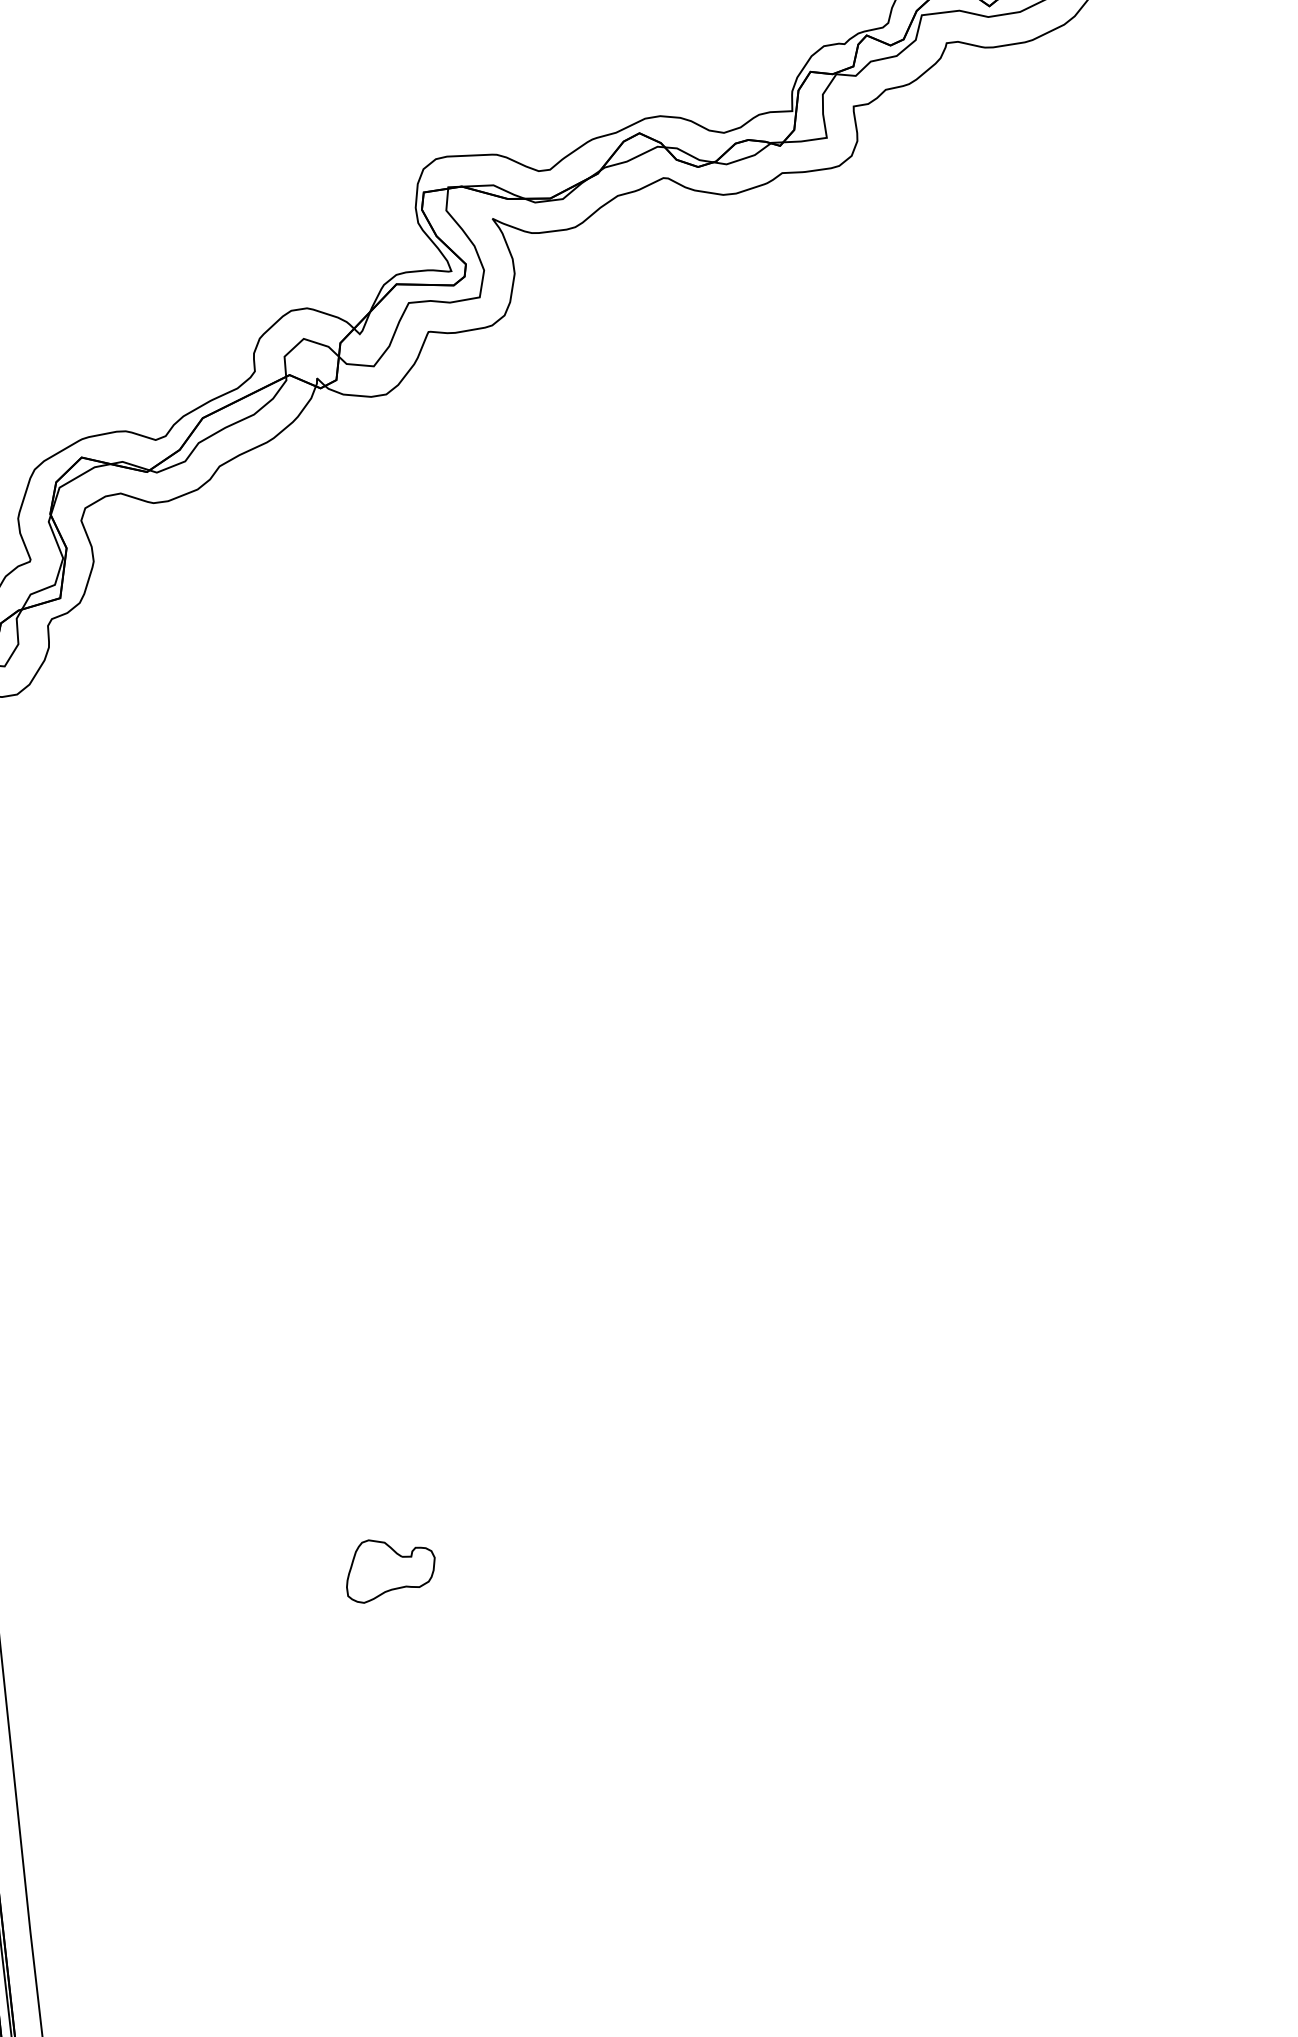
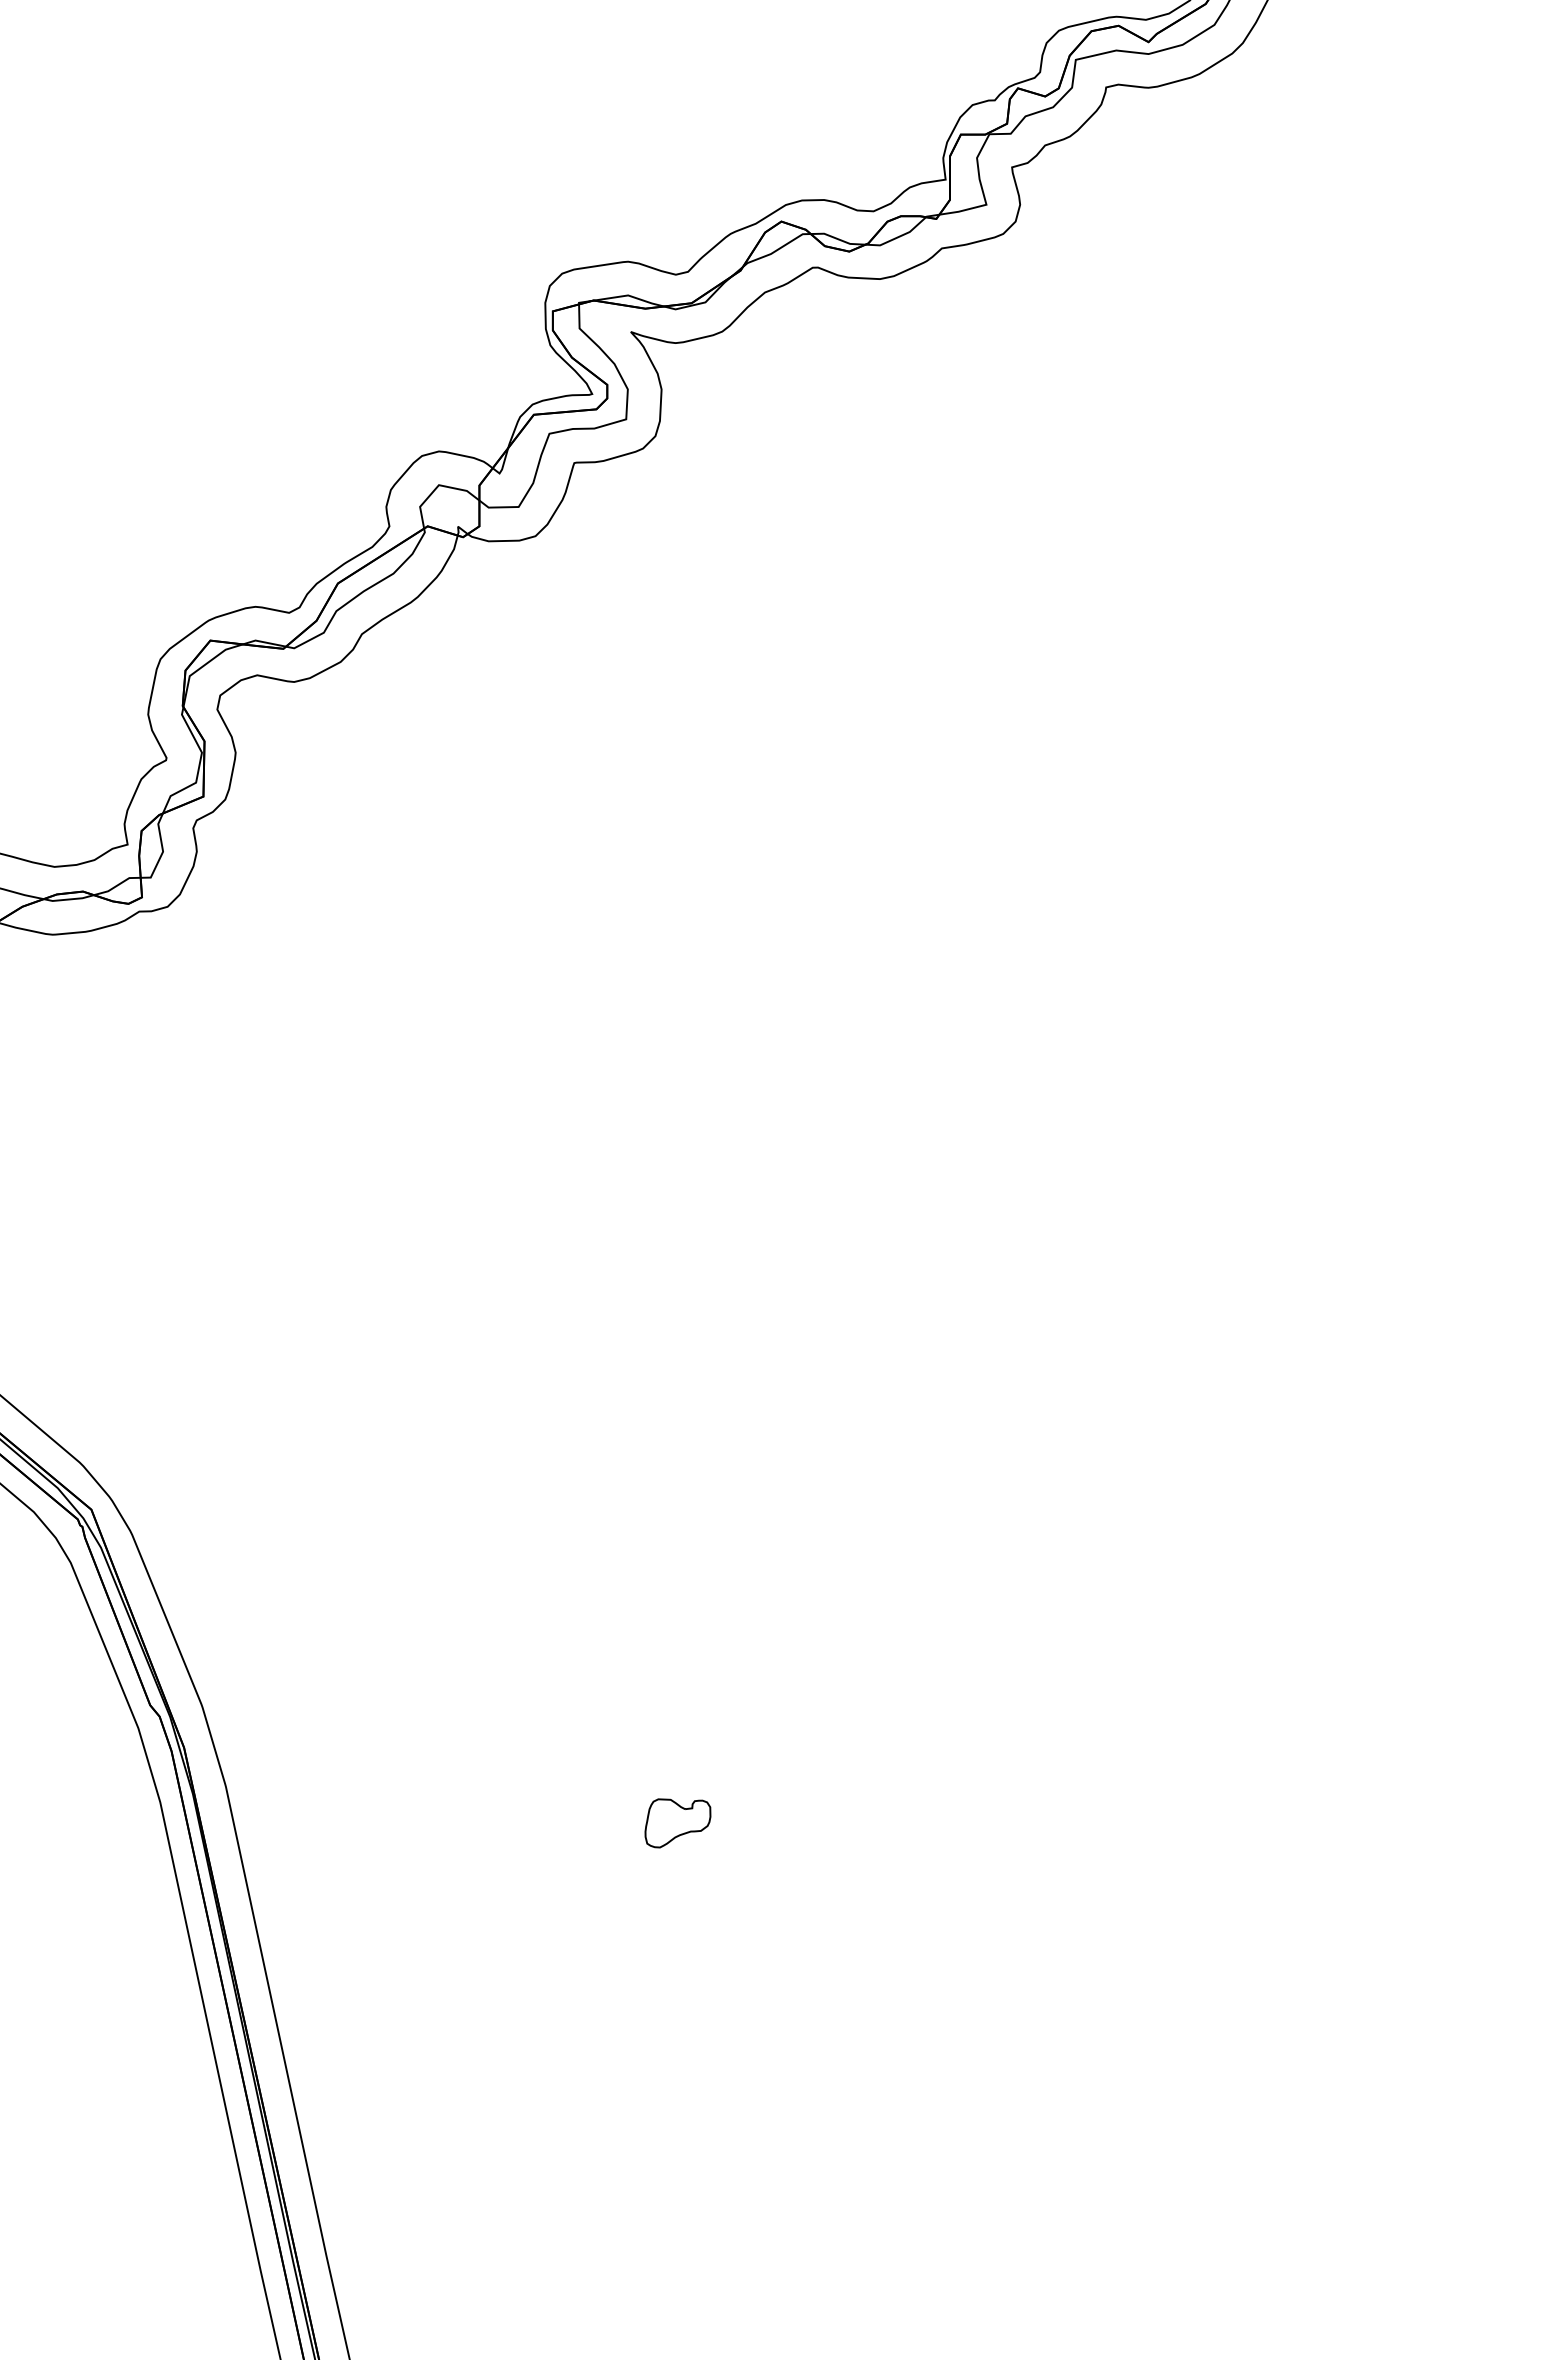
part: (390, 1574) -> (677, 1823), size x0.7

